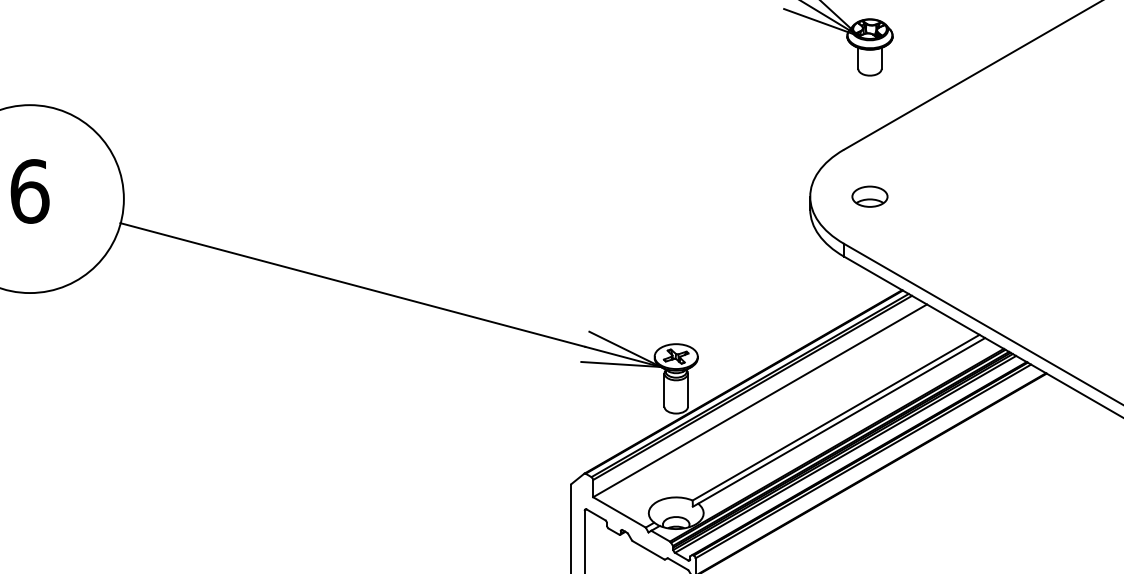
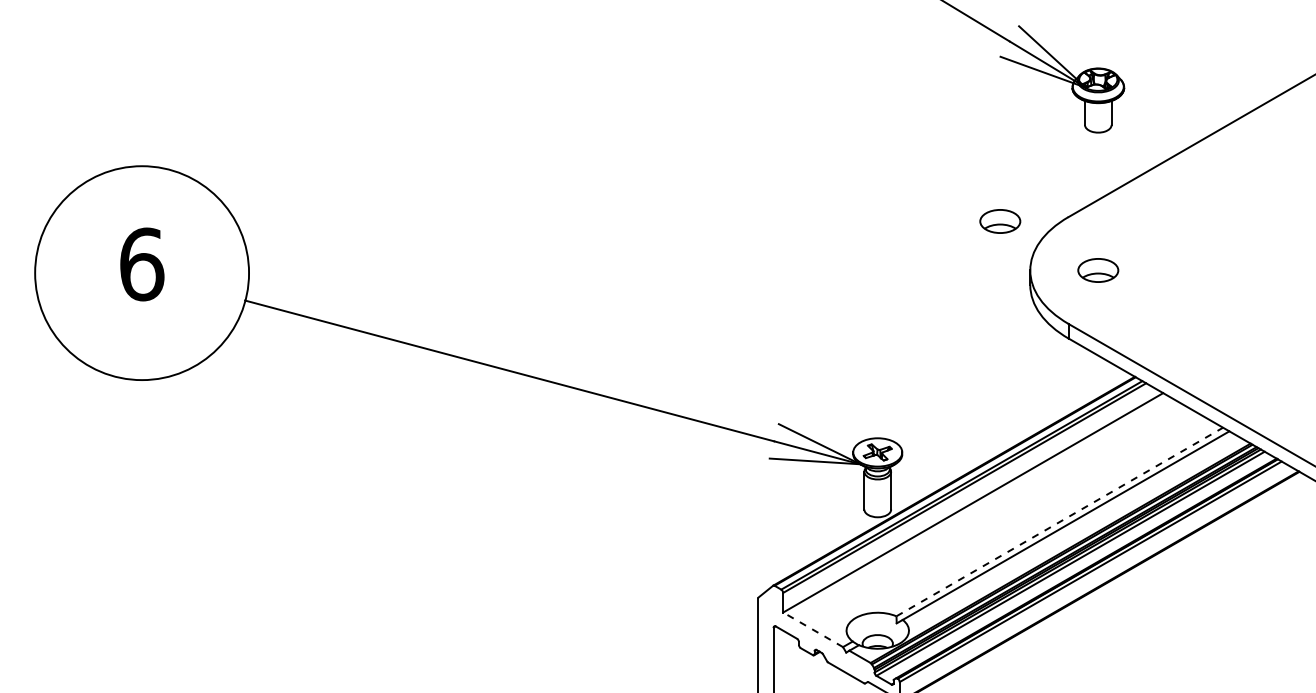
part: (784, 153) -> (1000, 221), added
line: (835, 418) -> (1059, 522), solid -> dashed
line: (619, 512) -> (813, 629), solid -> dashed

